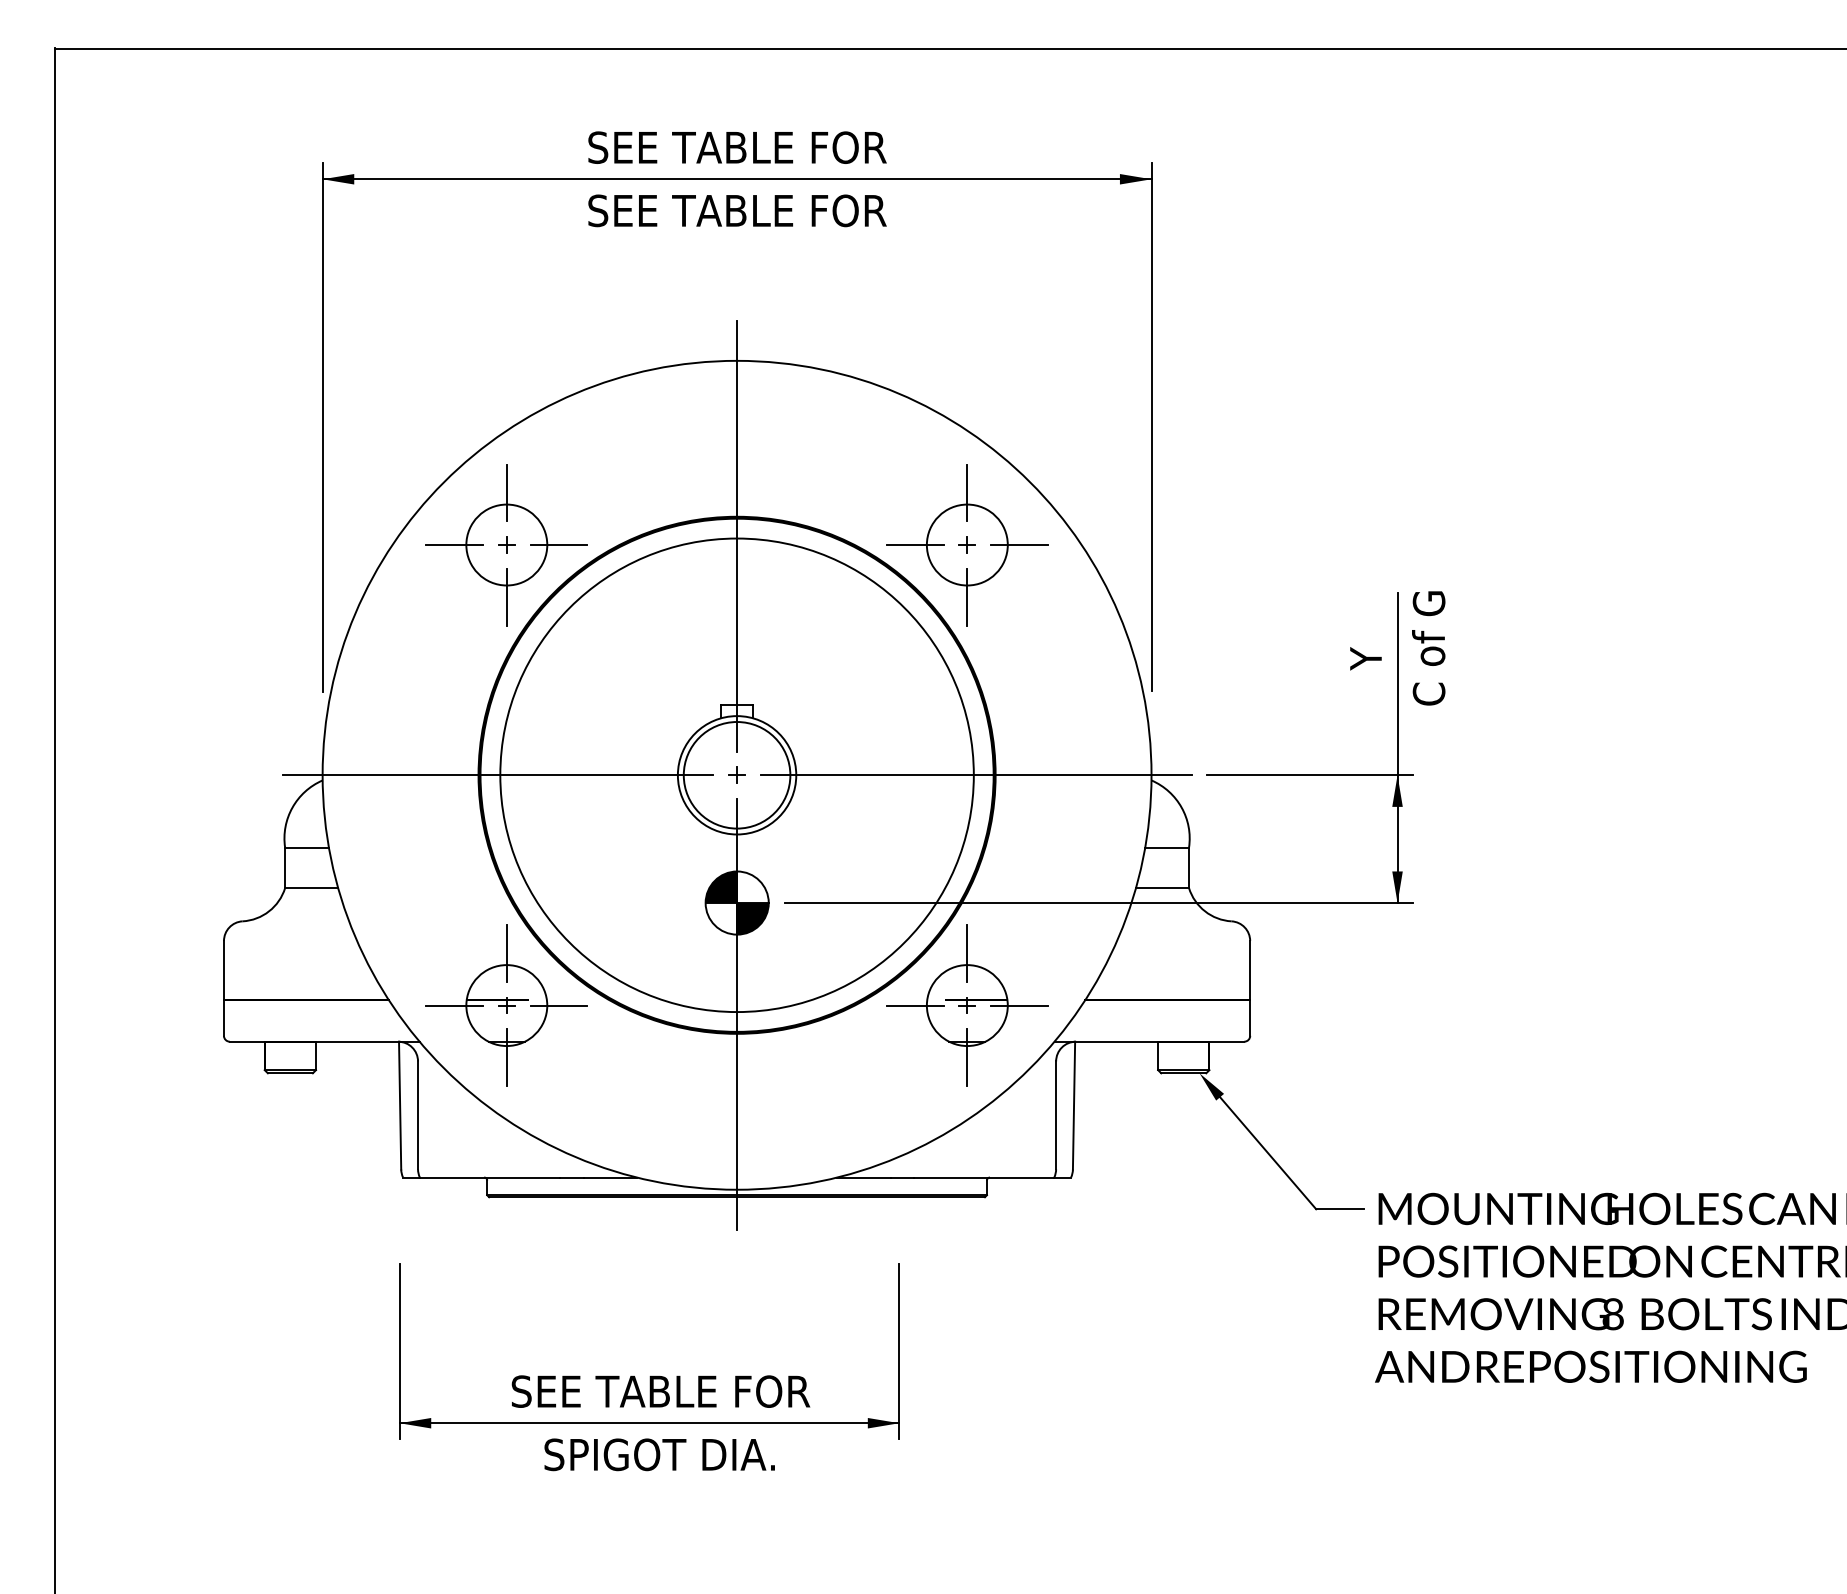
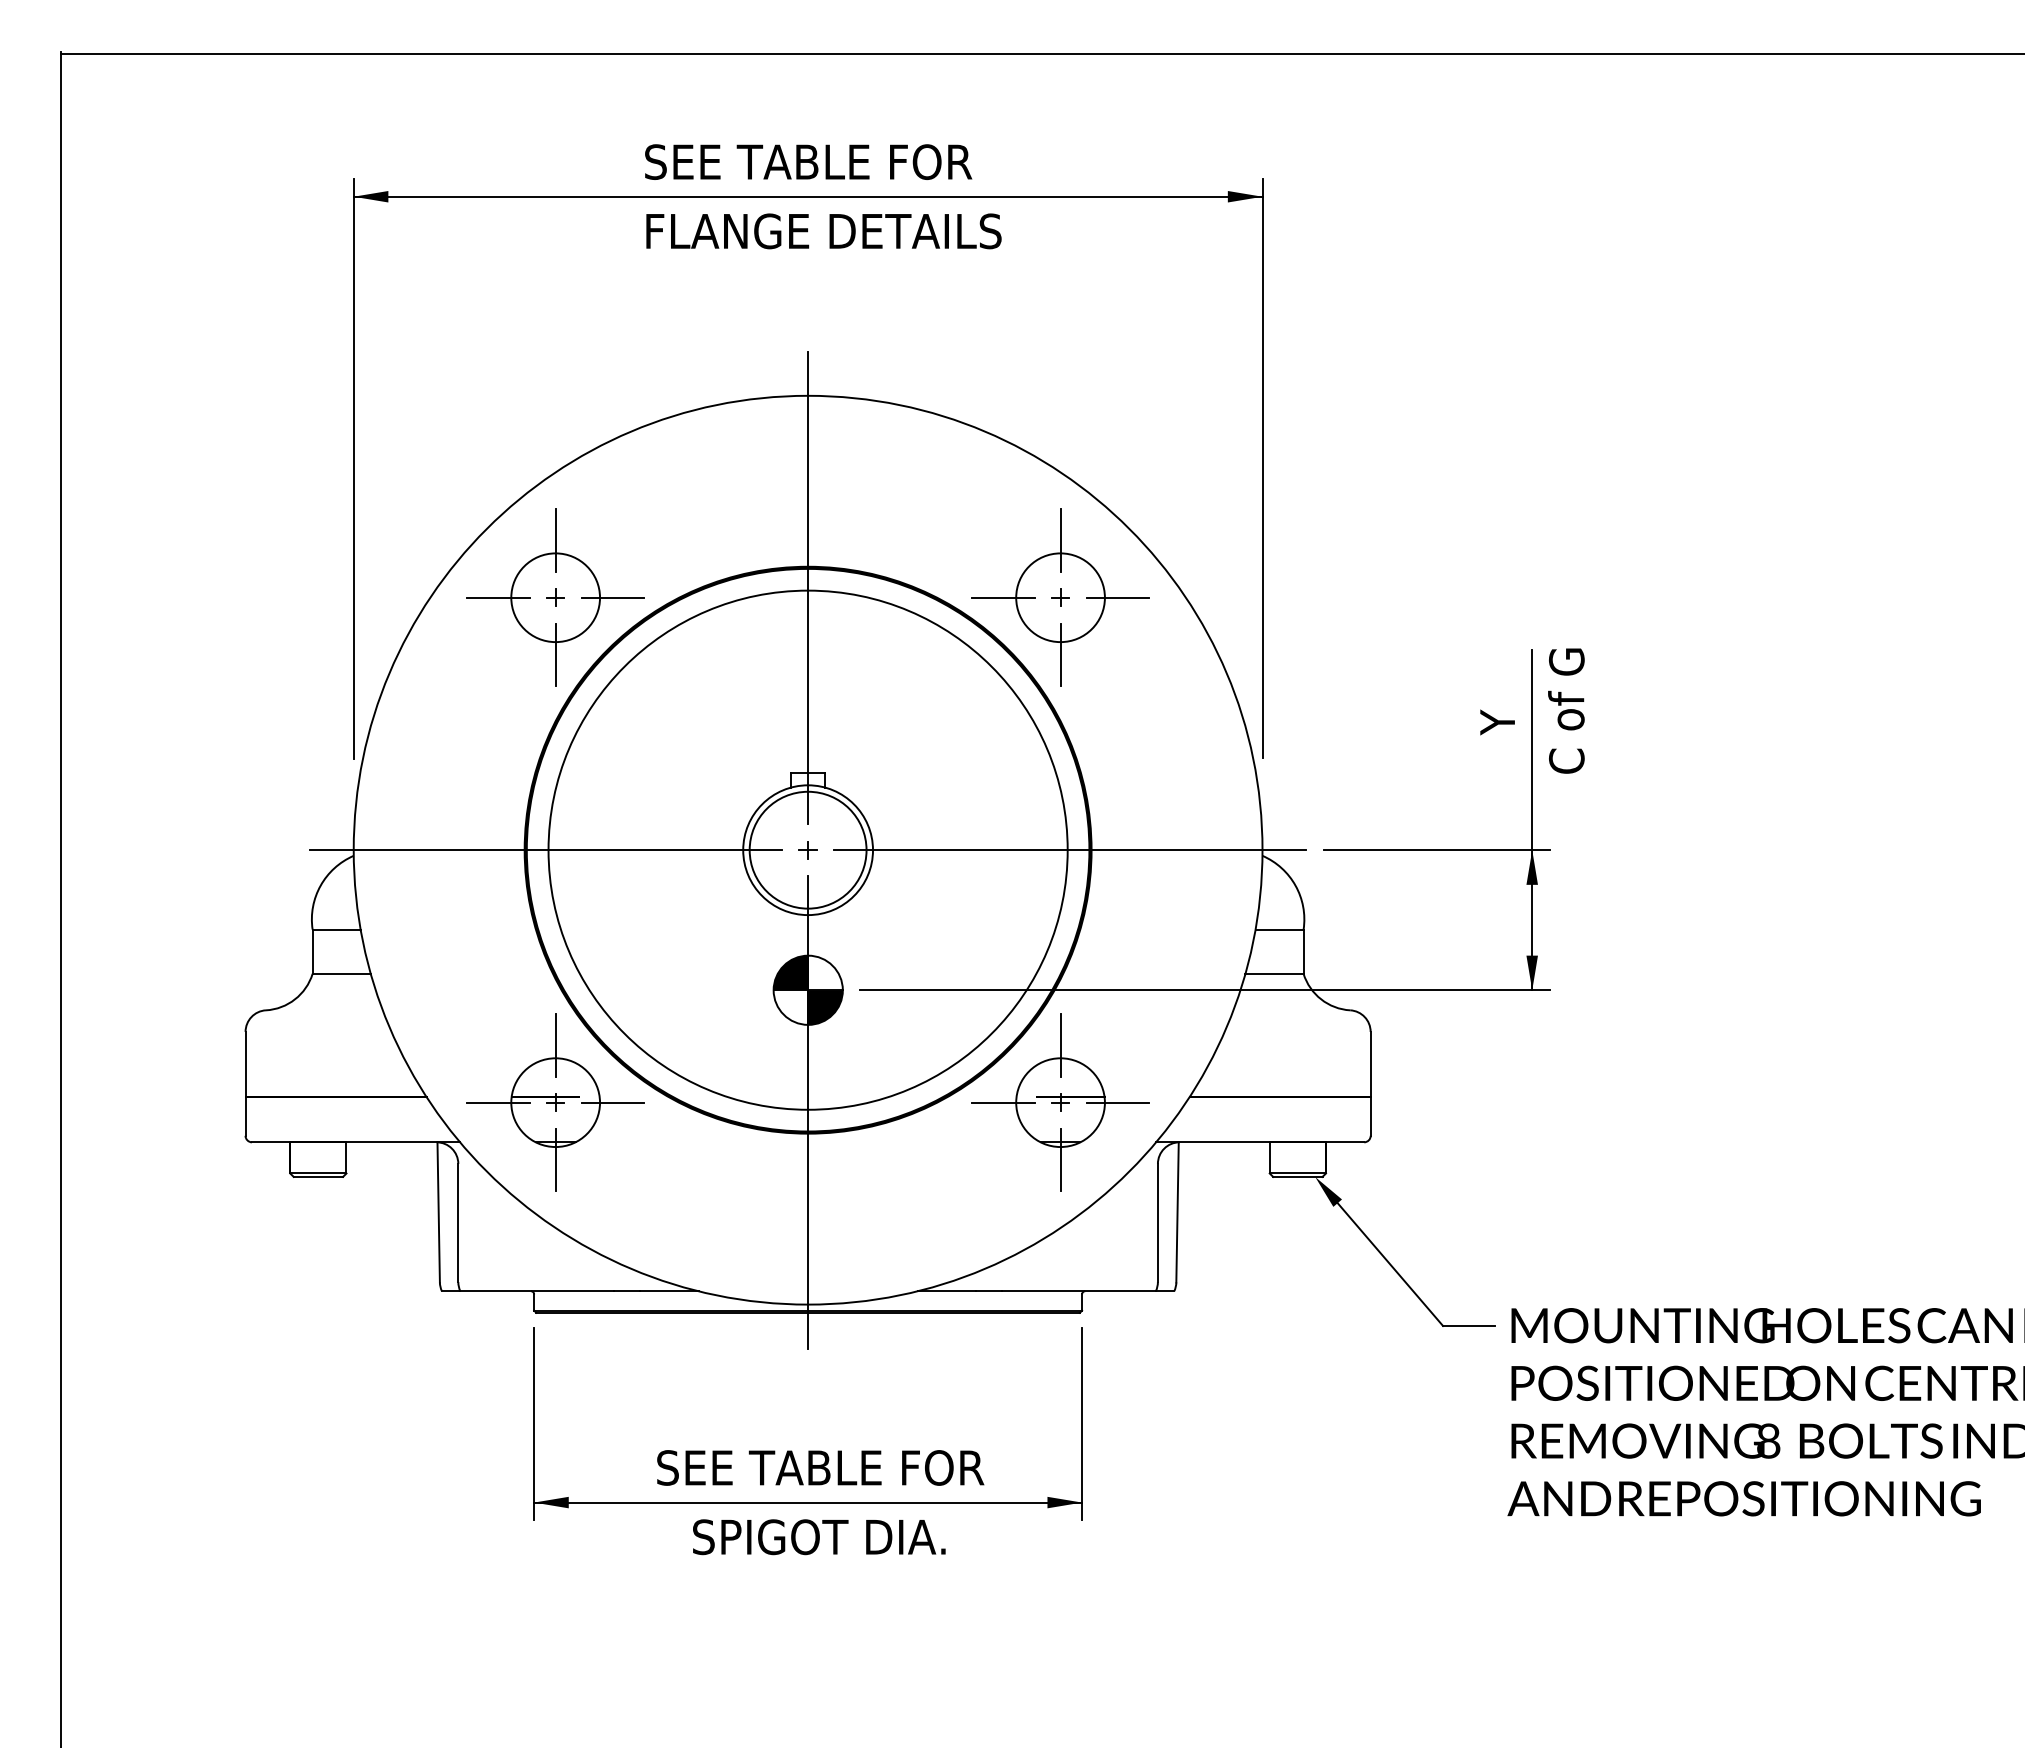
text: (751, 210) -> (823, 231), SEE TABLE FOR -> FLANGE DETAILS
part: (649, 1375) -> (808, 1450), moved

